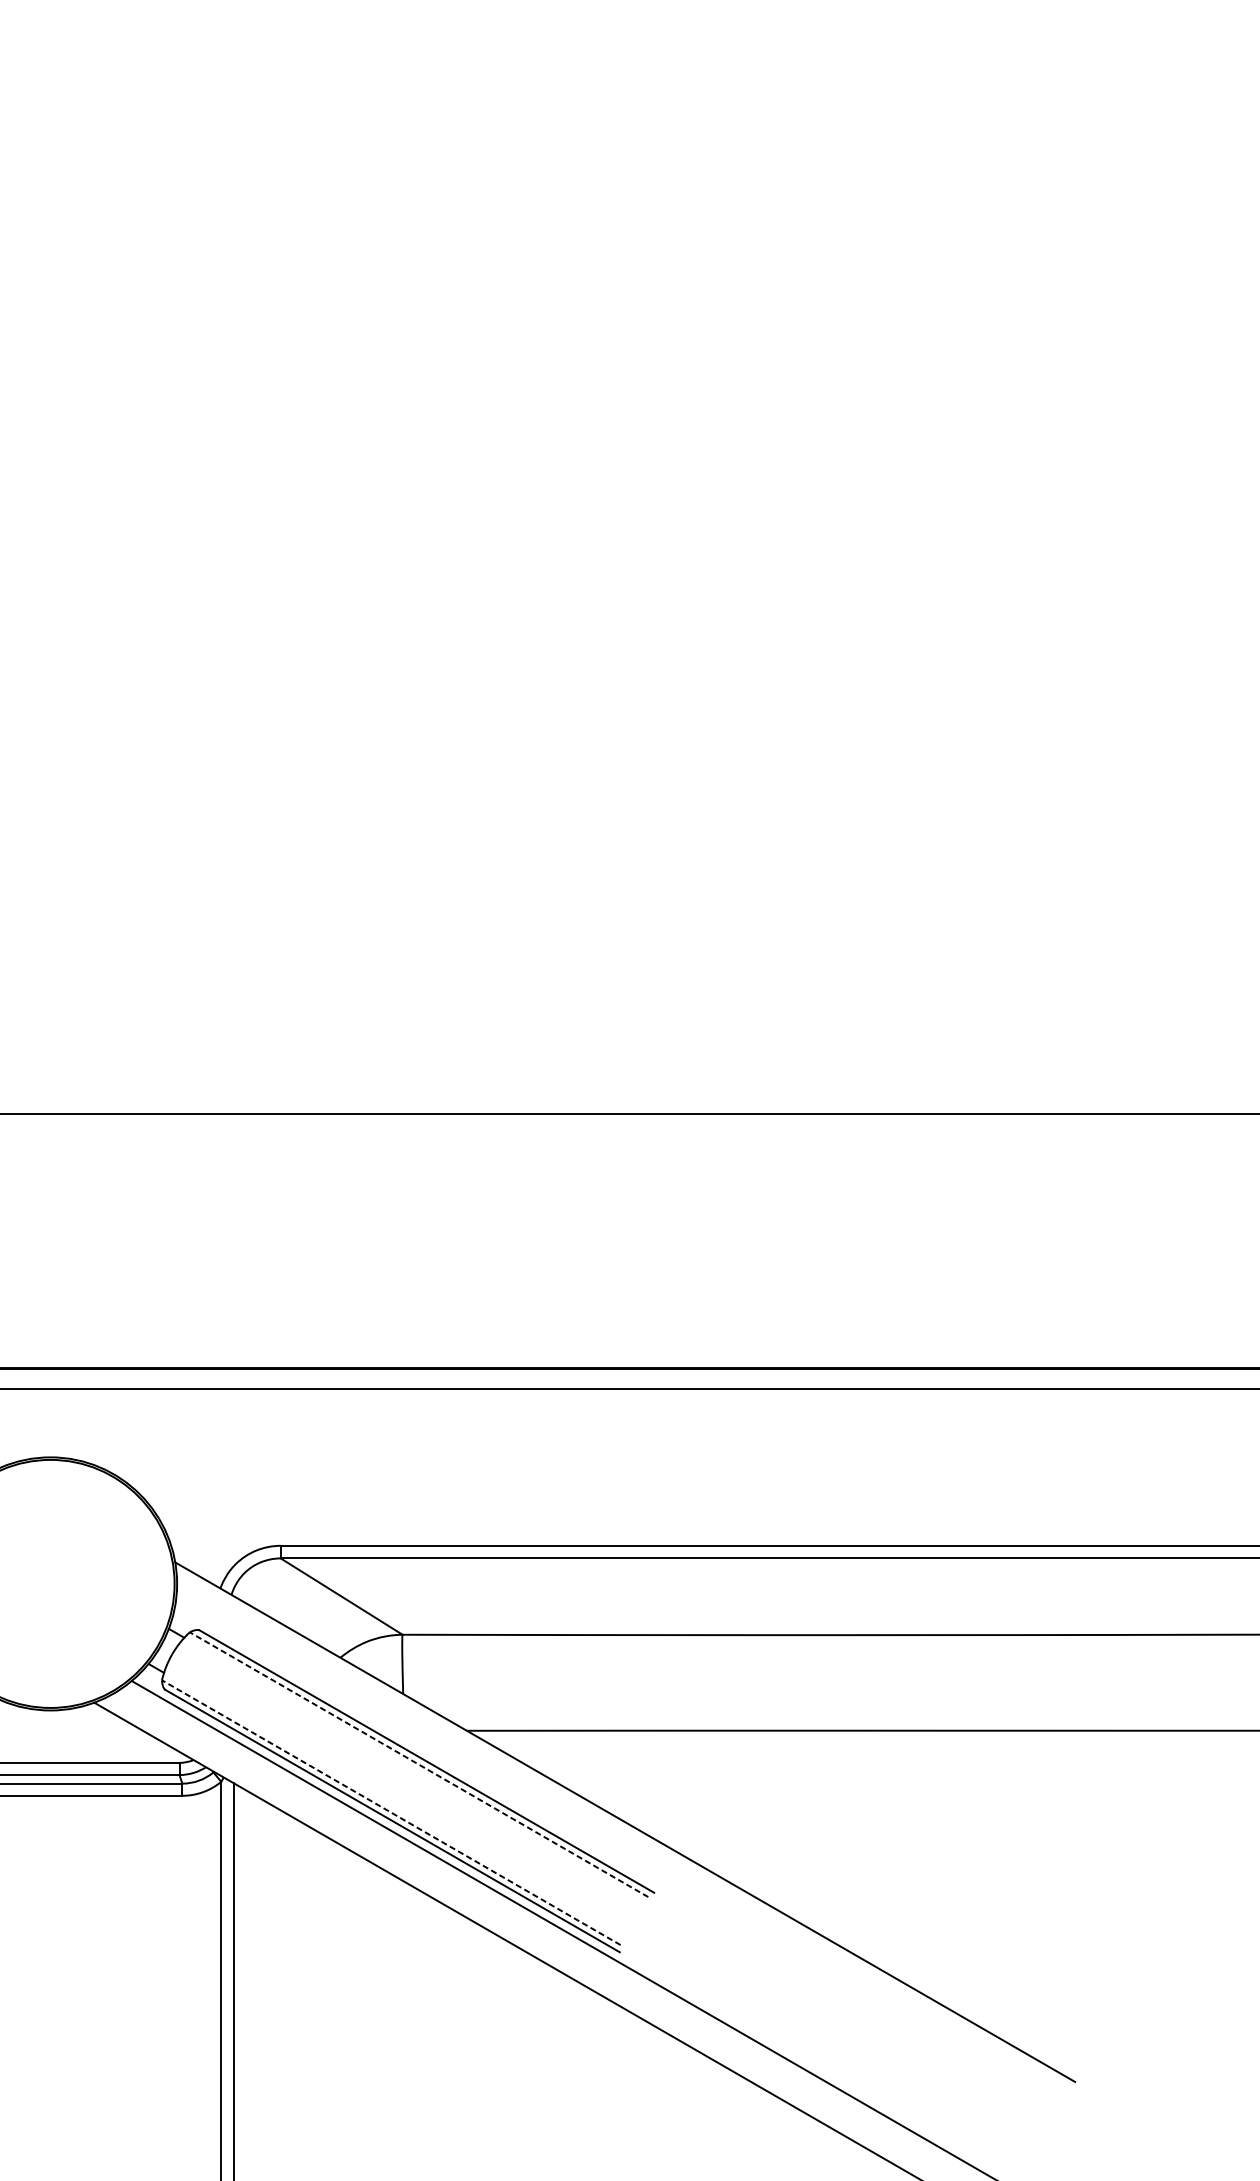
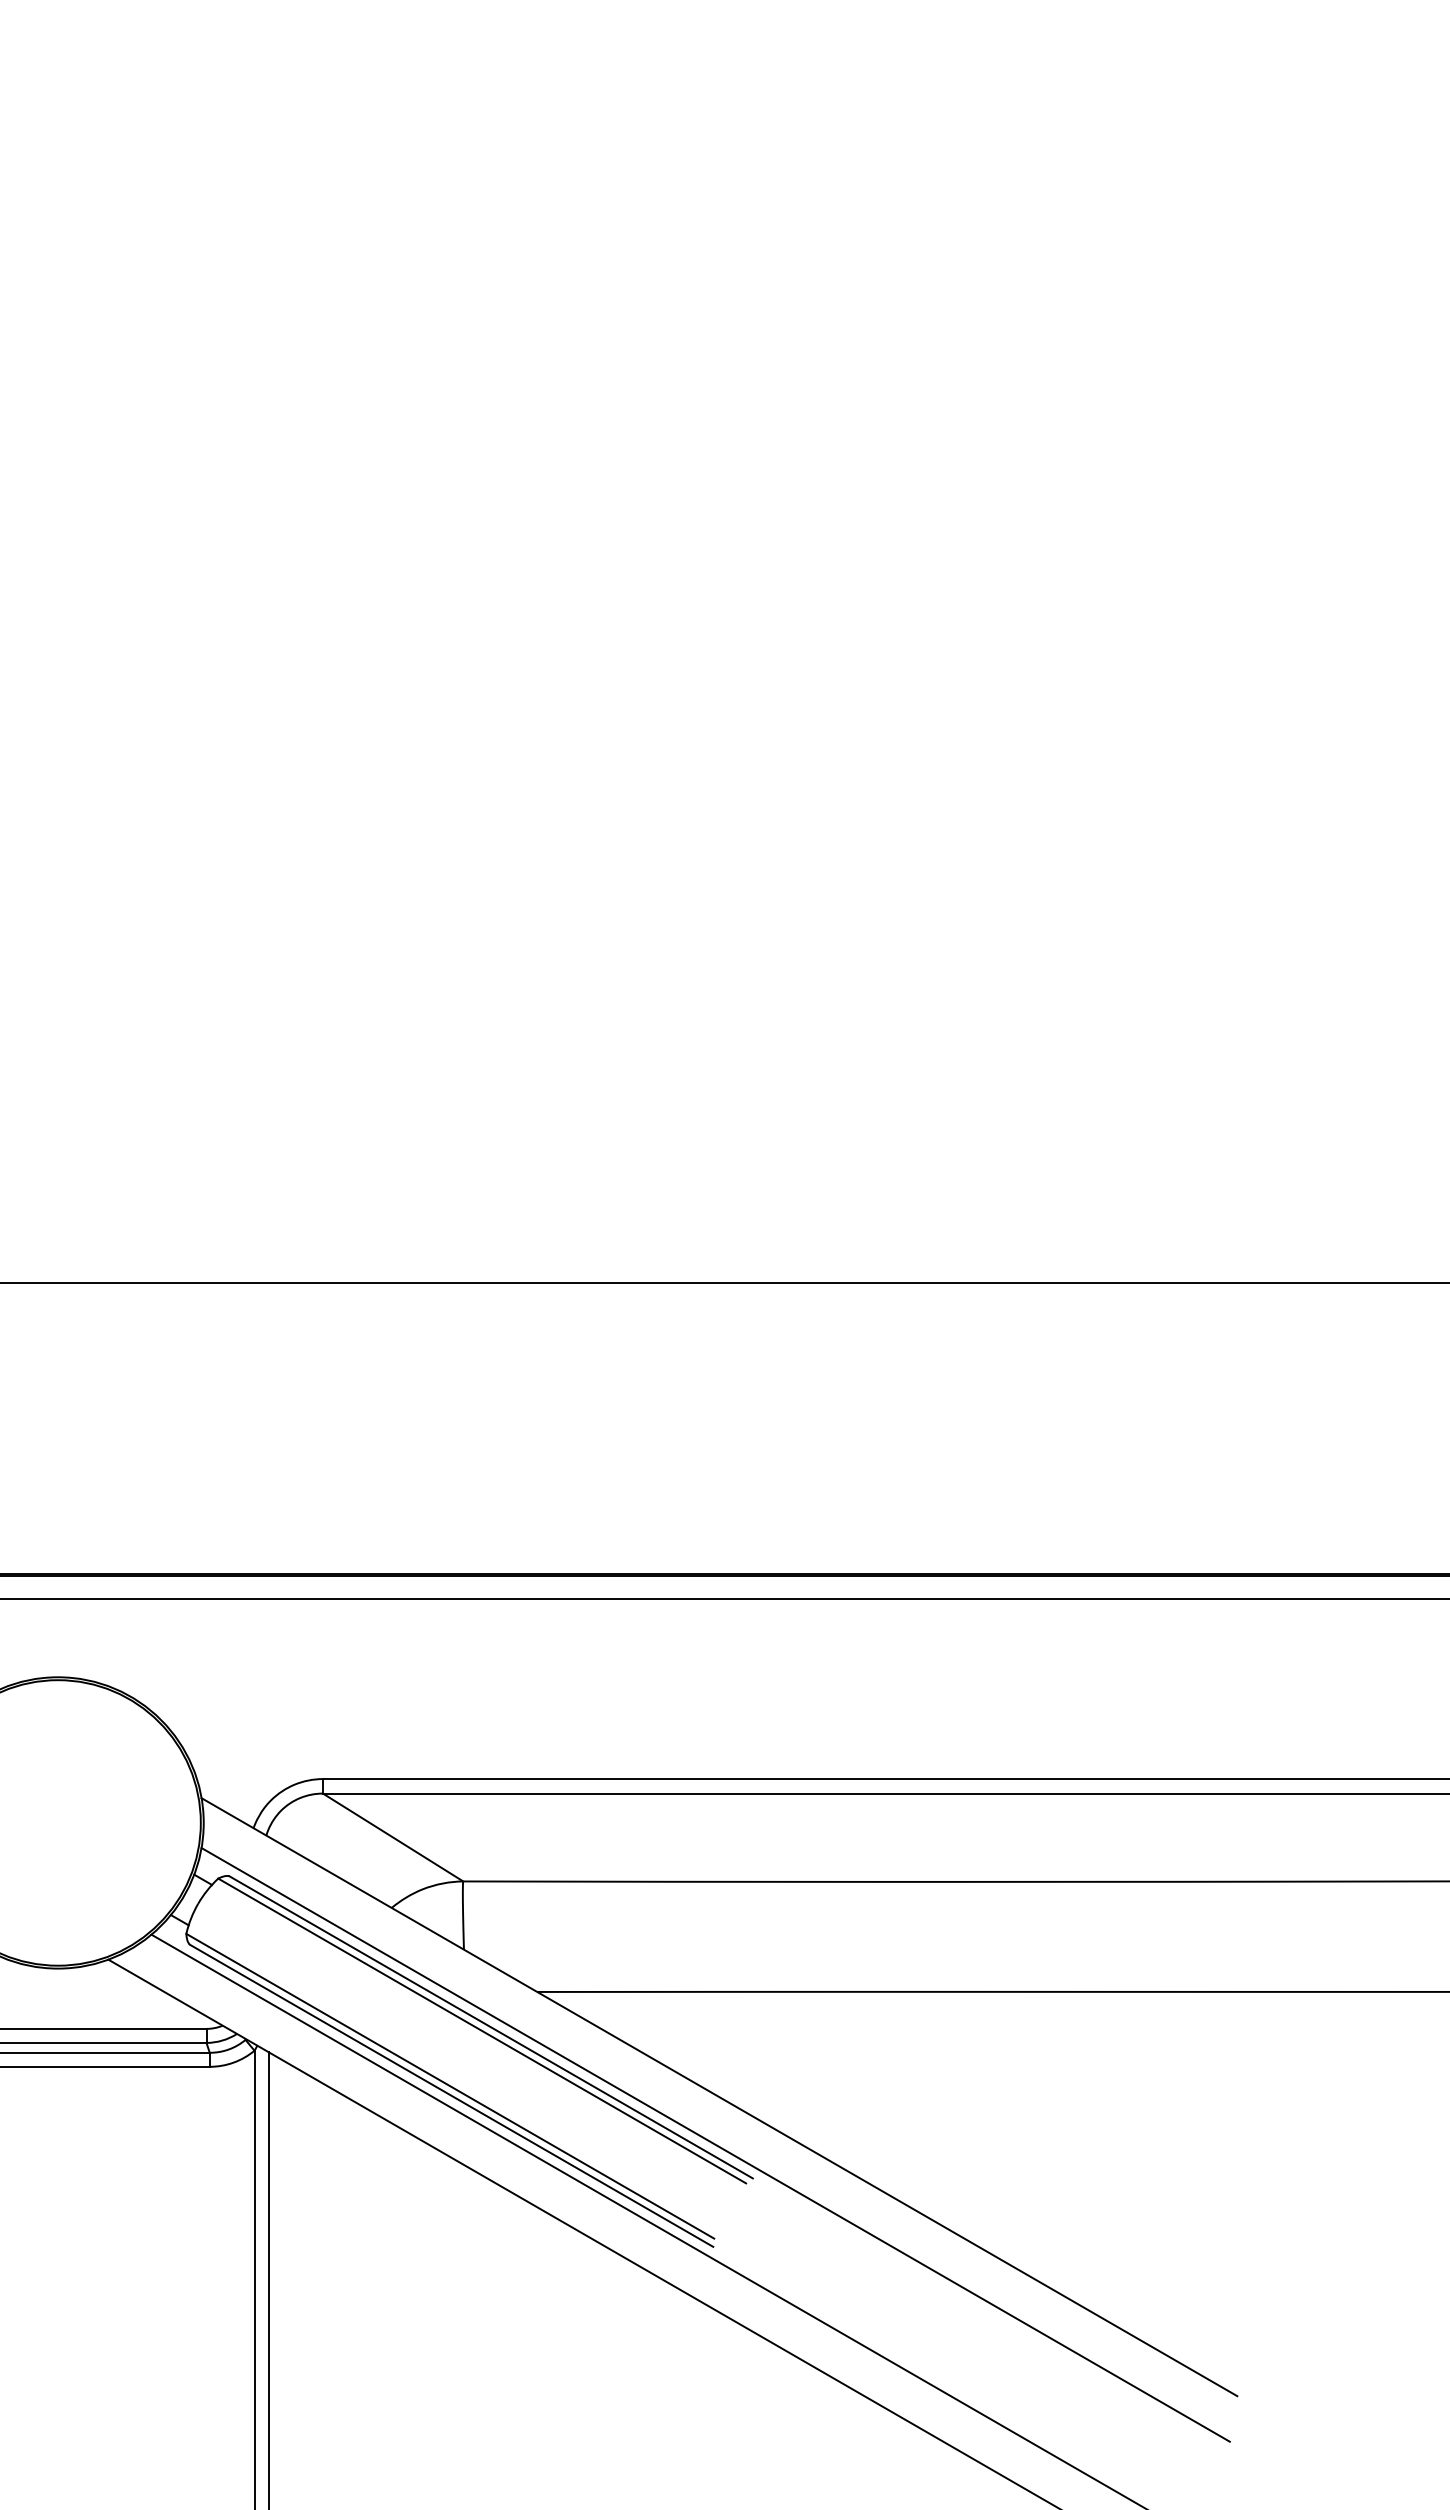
line: (419, 1764) -> (482, 2030), dashed -> solid
line: (391, 1812) -> (450, 2086), dashed -> solid
line: (621, 1863) -> (715, 2144), added

